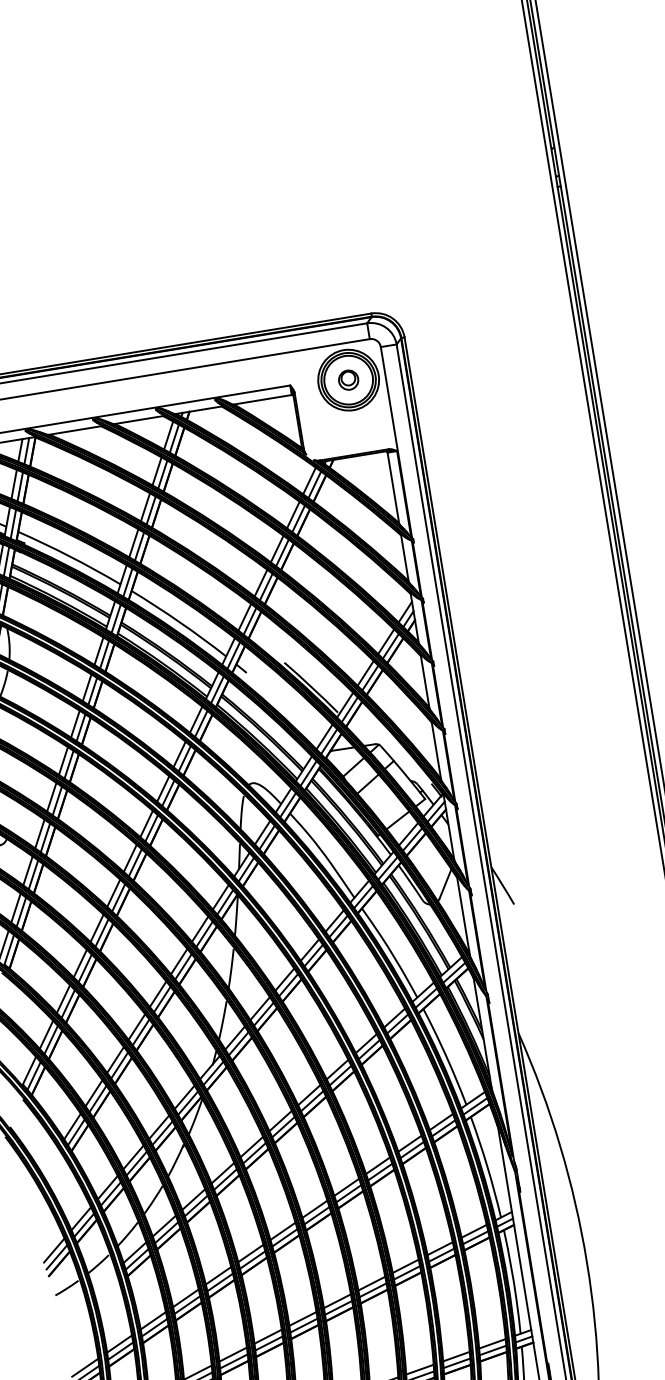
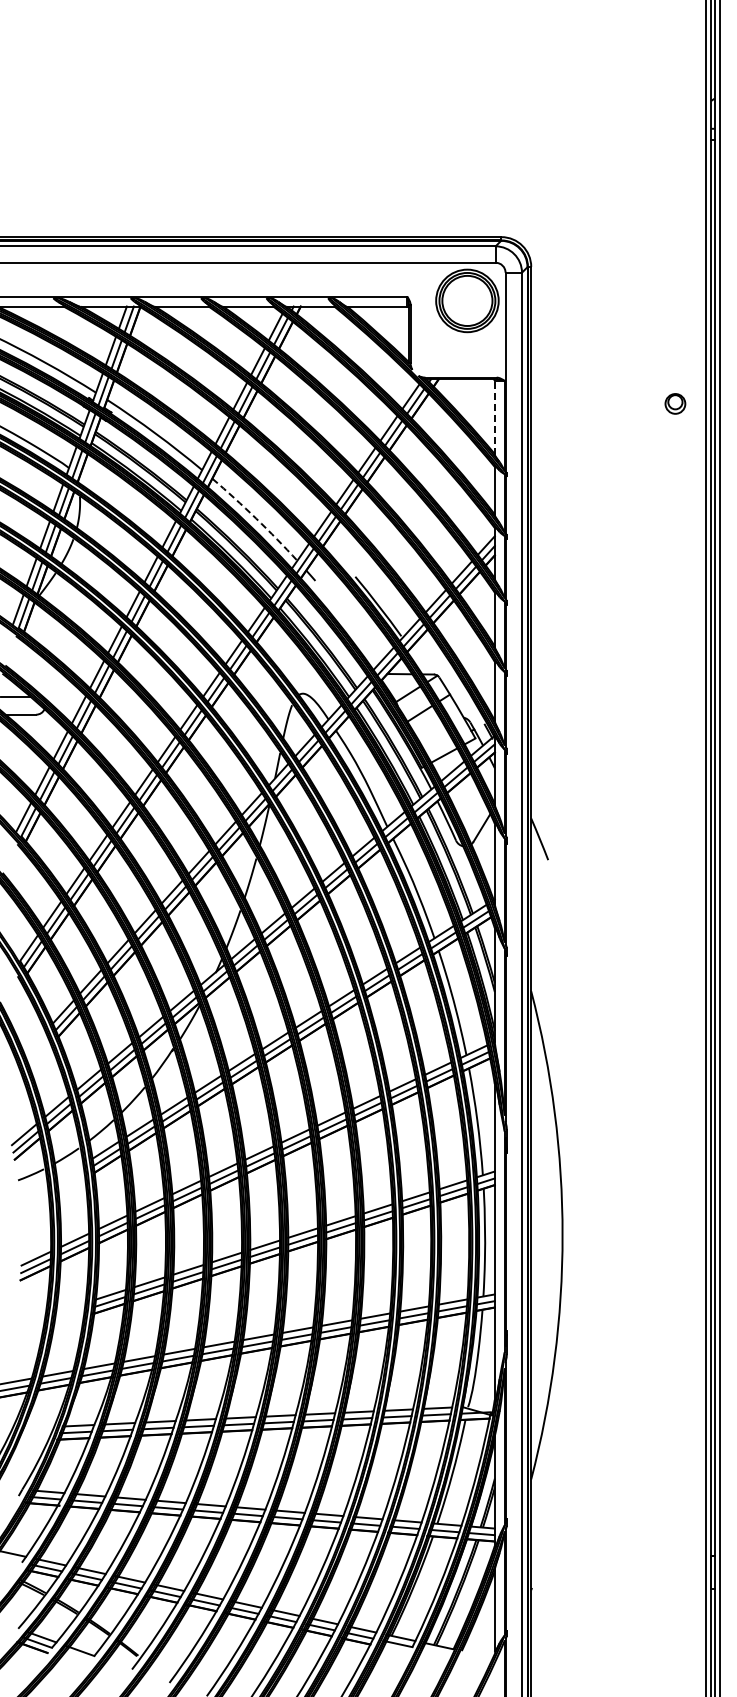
part: (348, 379) -> (675, 403), moved
line: (392, 487) -> (494, 417), solid -> dashed
arc: (180, 622) -> (256, 518), solid -> dashed

